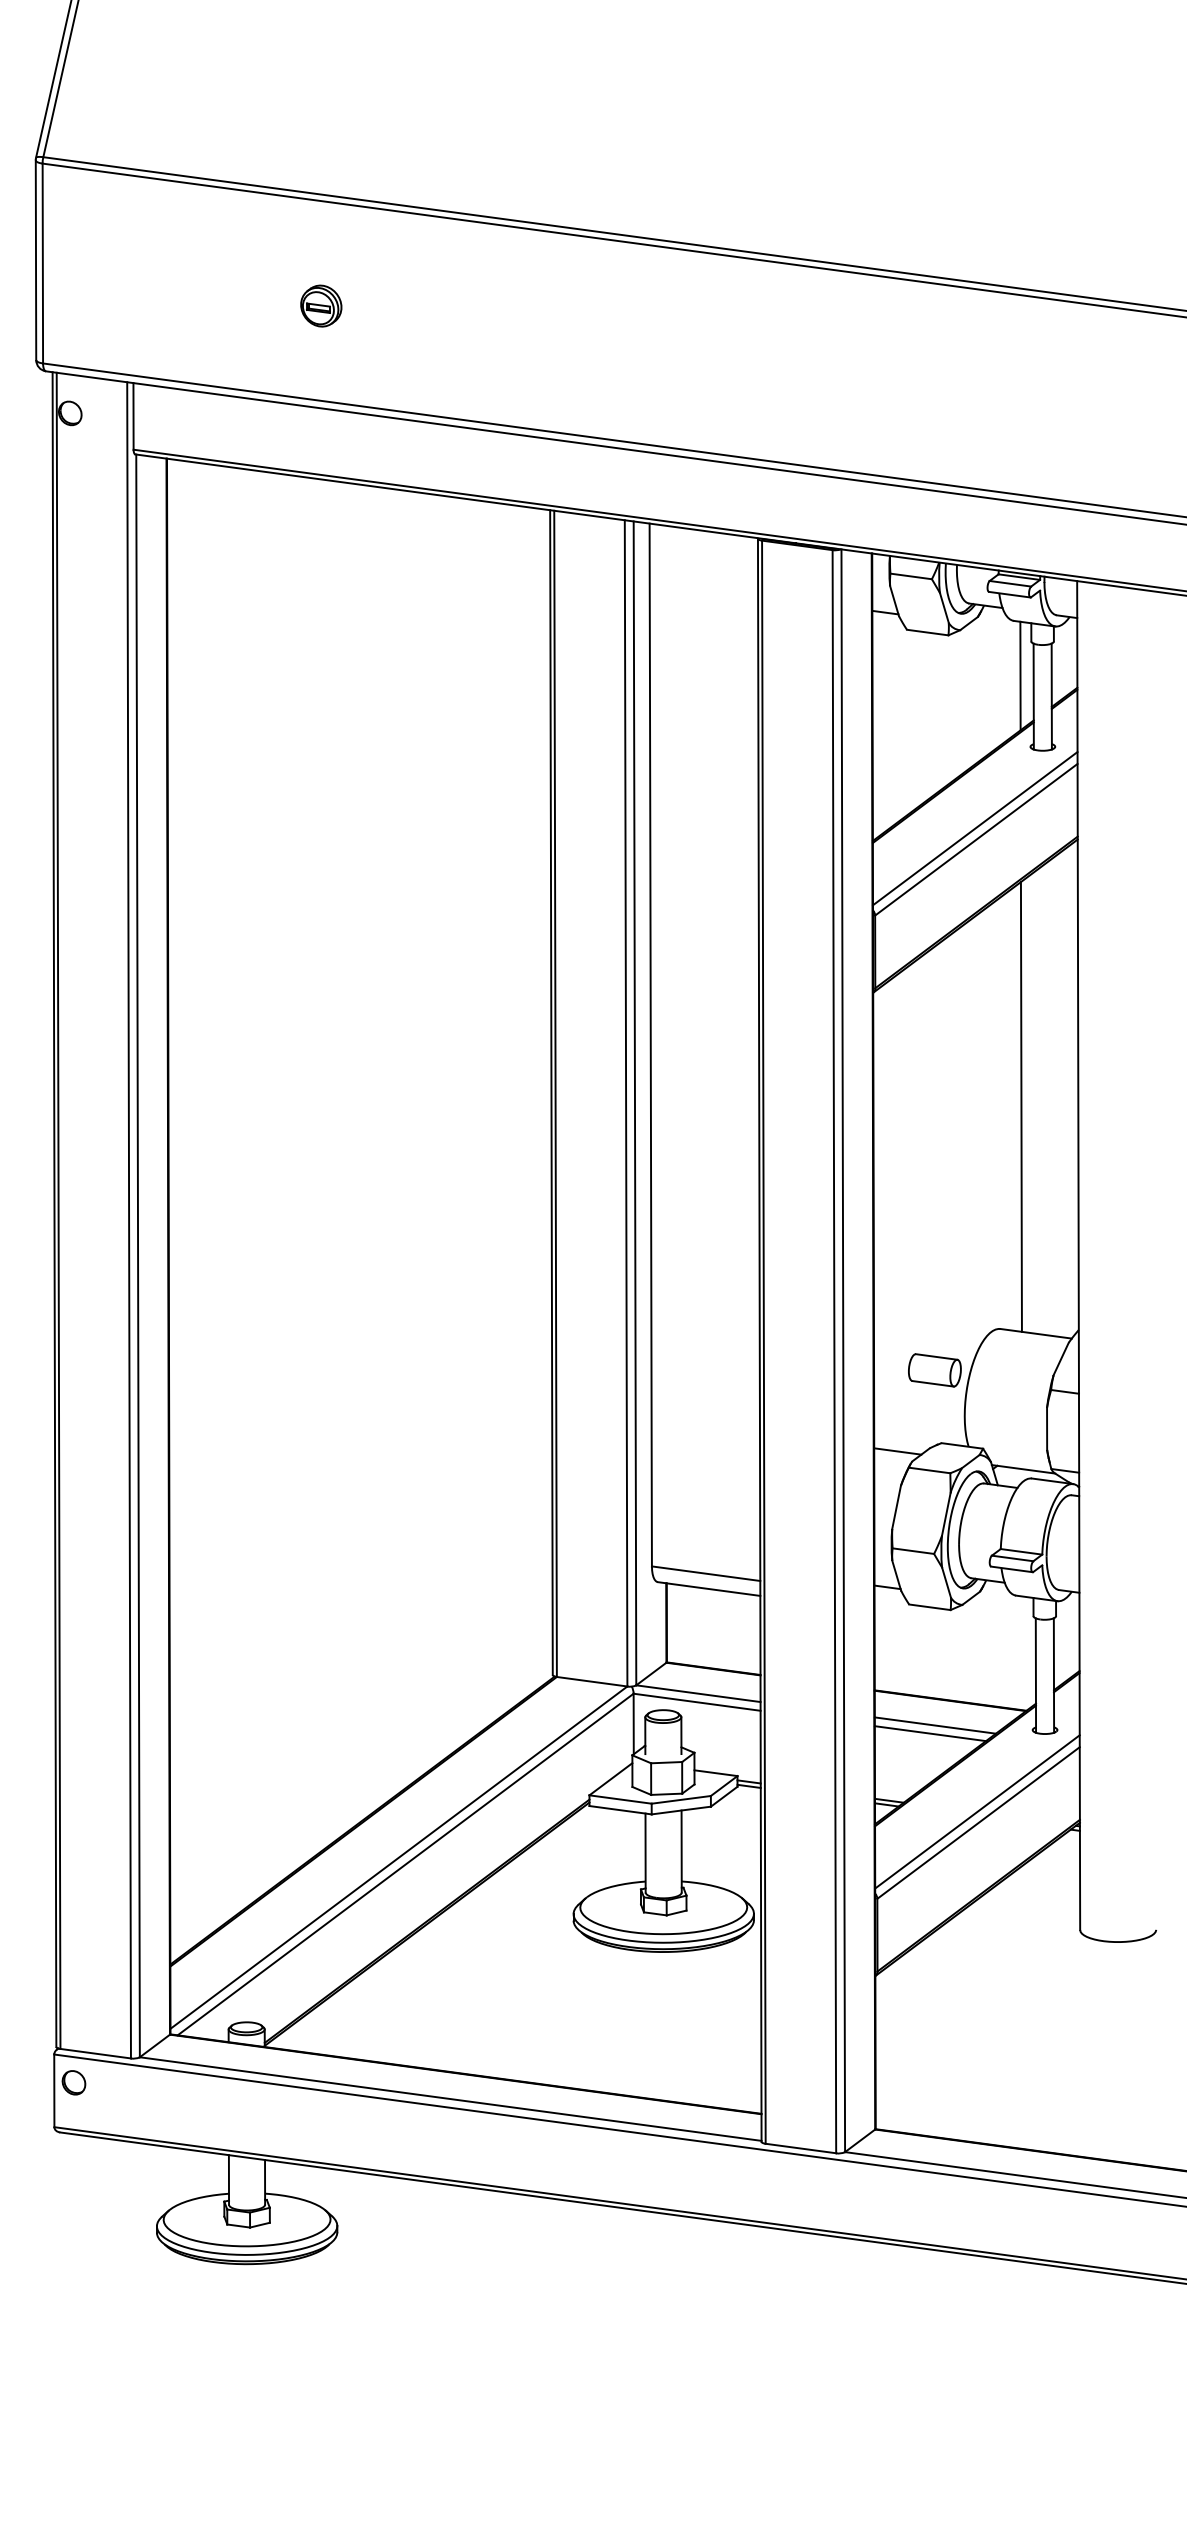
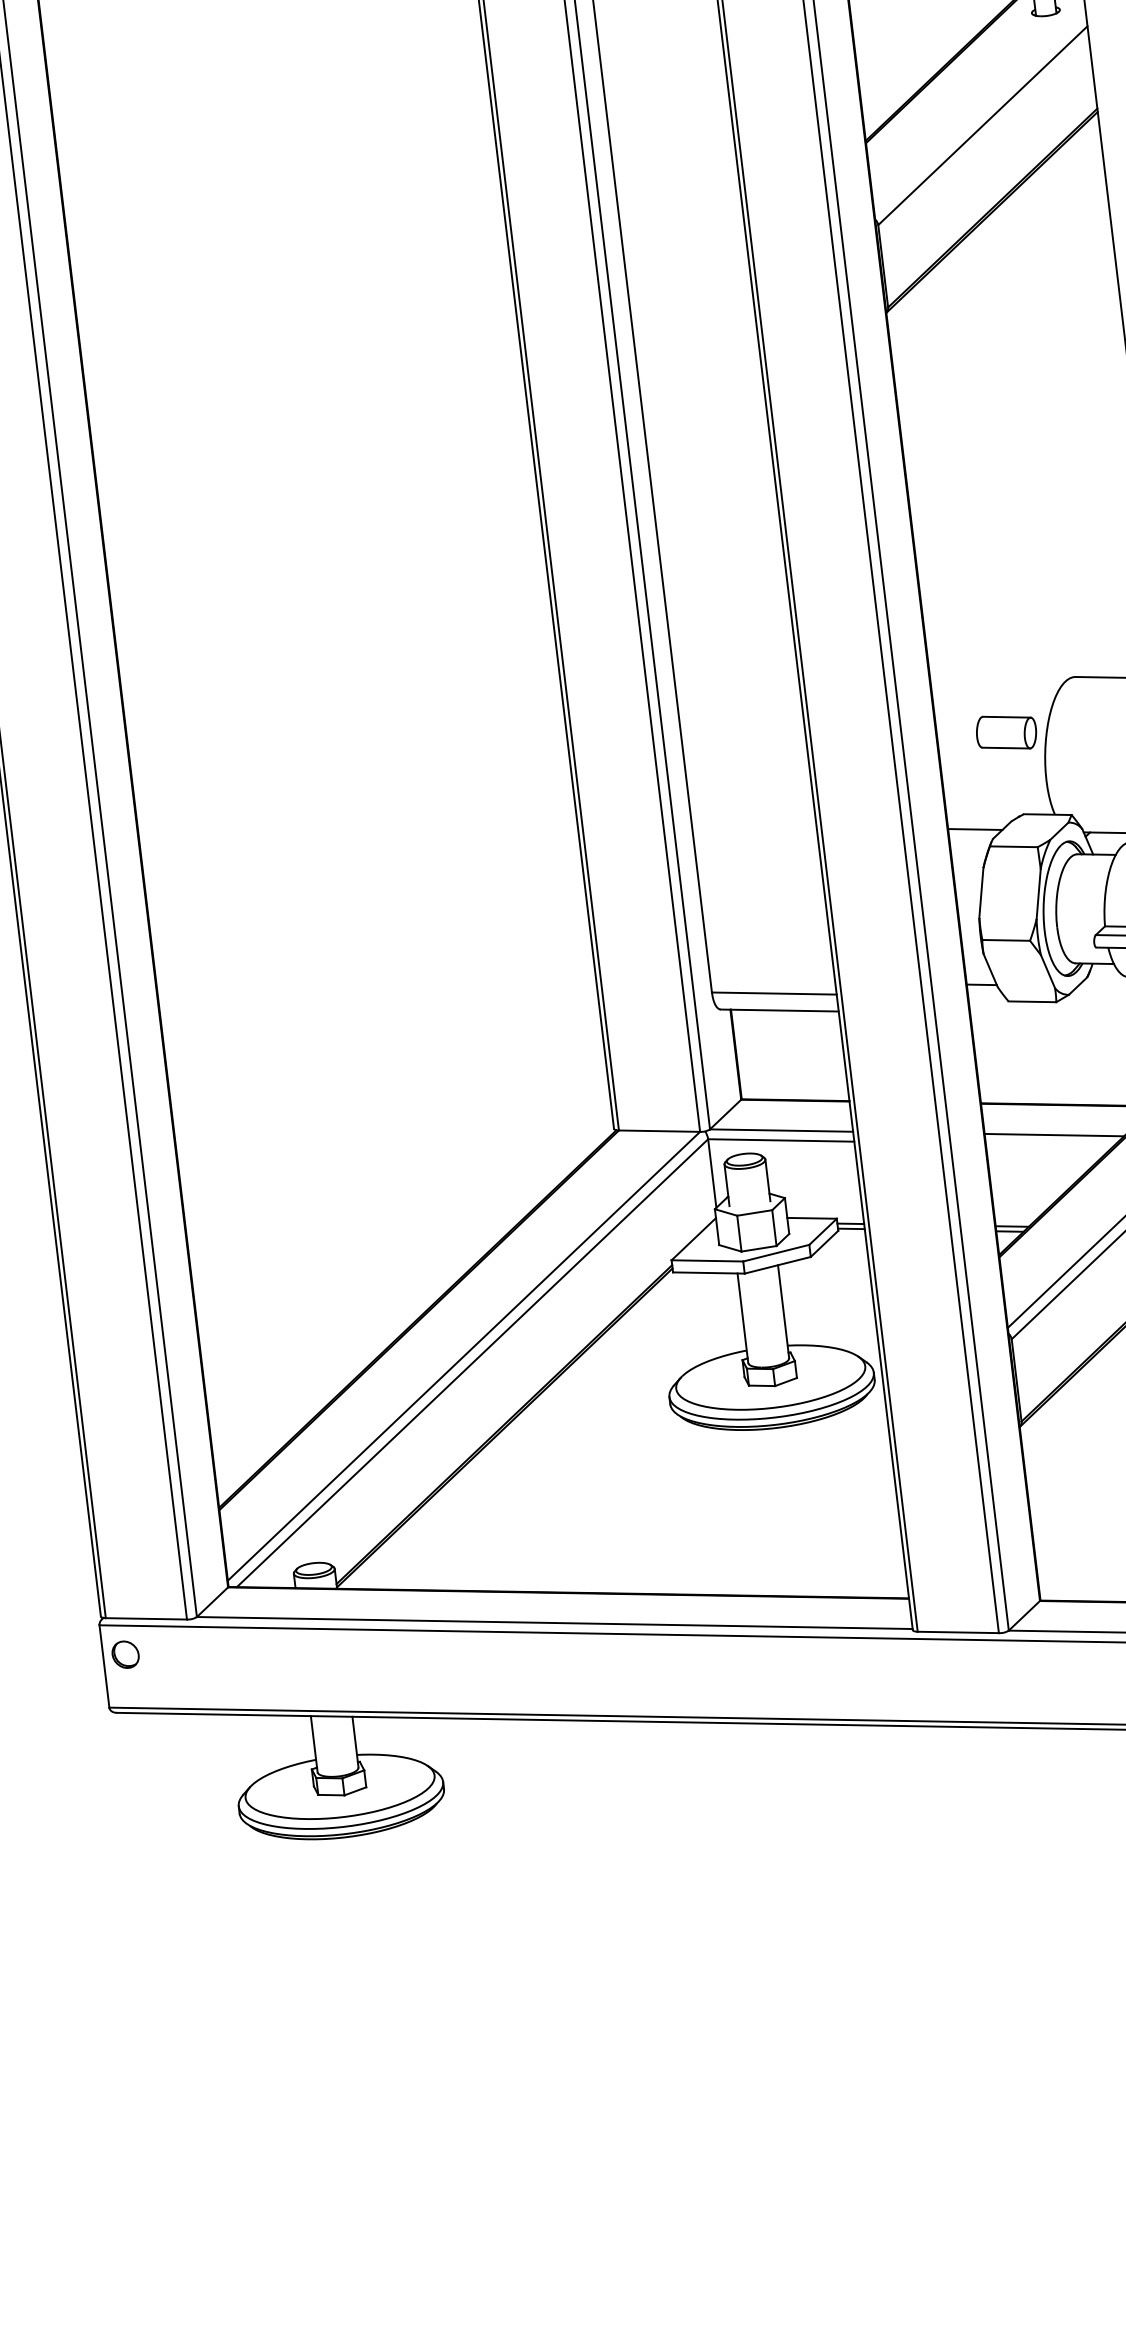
line: (975, 828) -> (980, 113), removed
line: (1020, 1106) -> (1068, 422), removed
line: (930, 1733) -> (1049, 1144), removed

